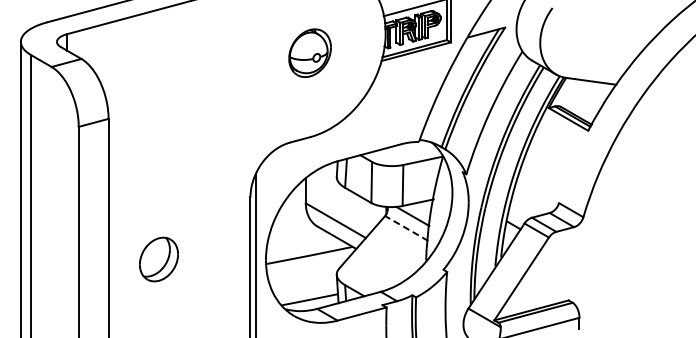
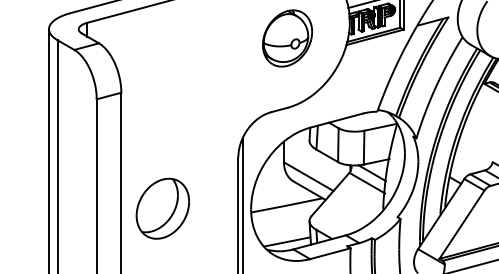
part: (309, 53) -> (287, 38), size x1.43
line: (406, 228) -> (367, 183), dashed -> solid
part: (158, 259) -> (162, 208), size x1.67

